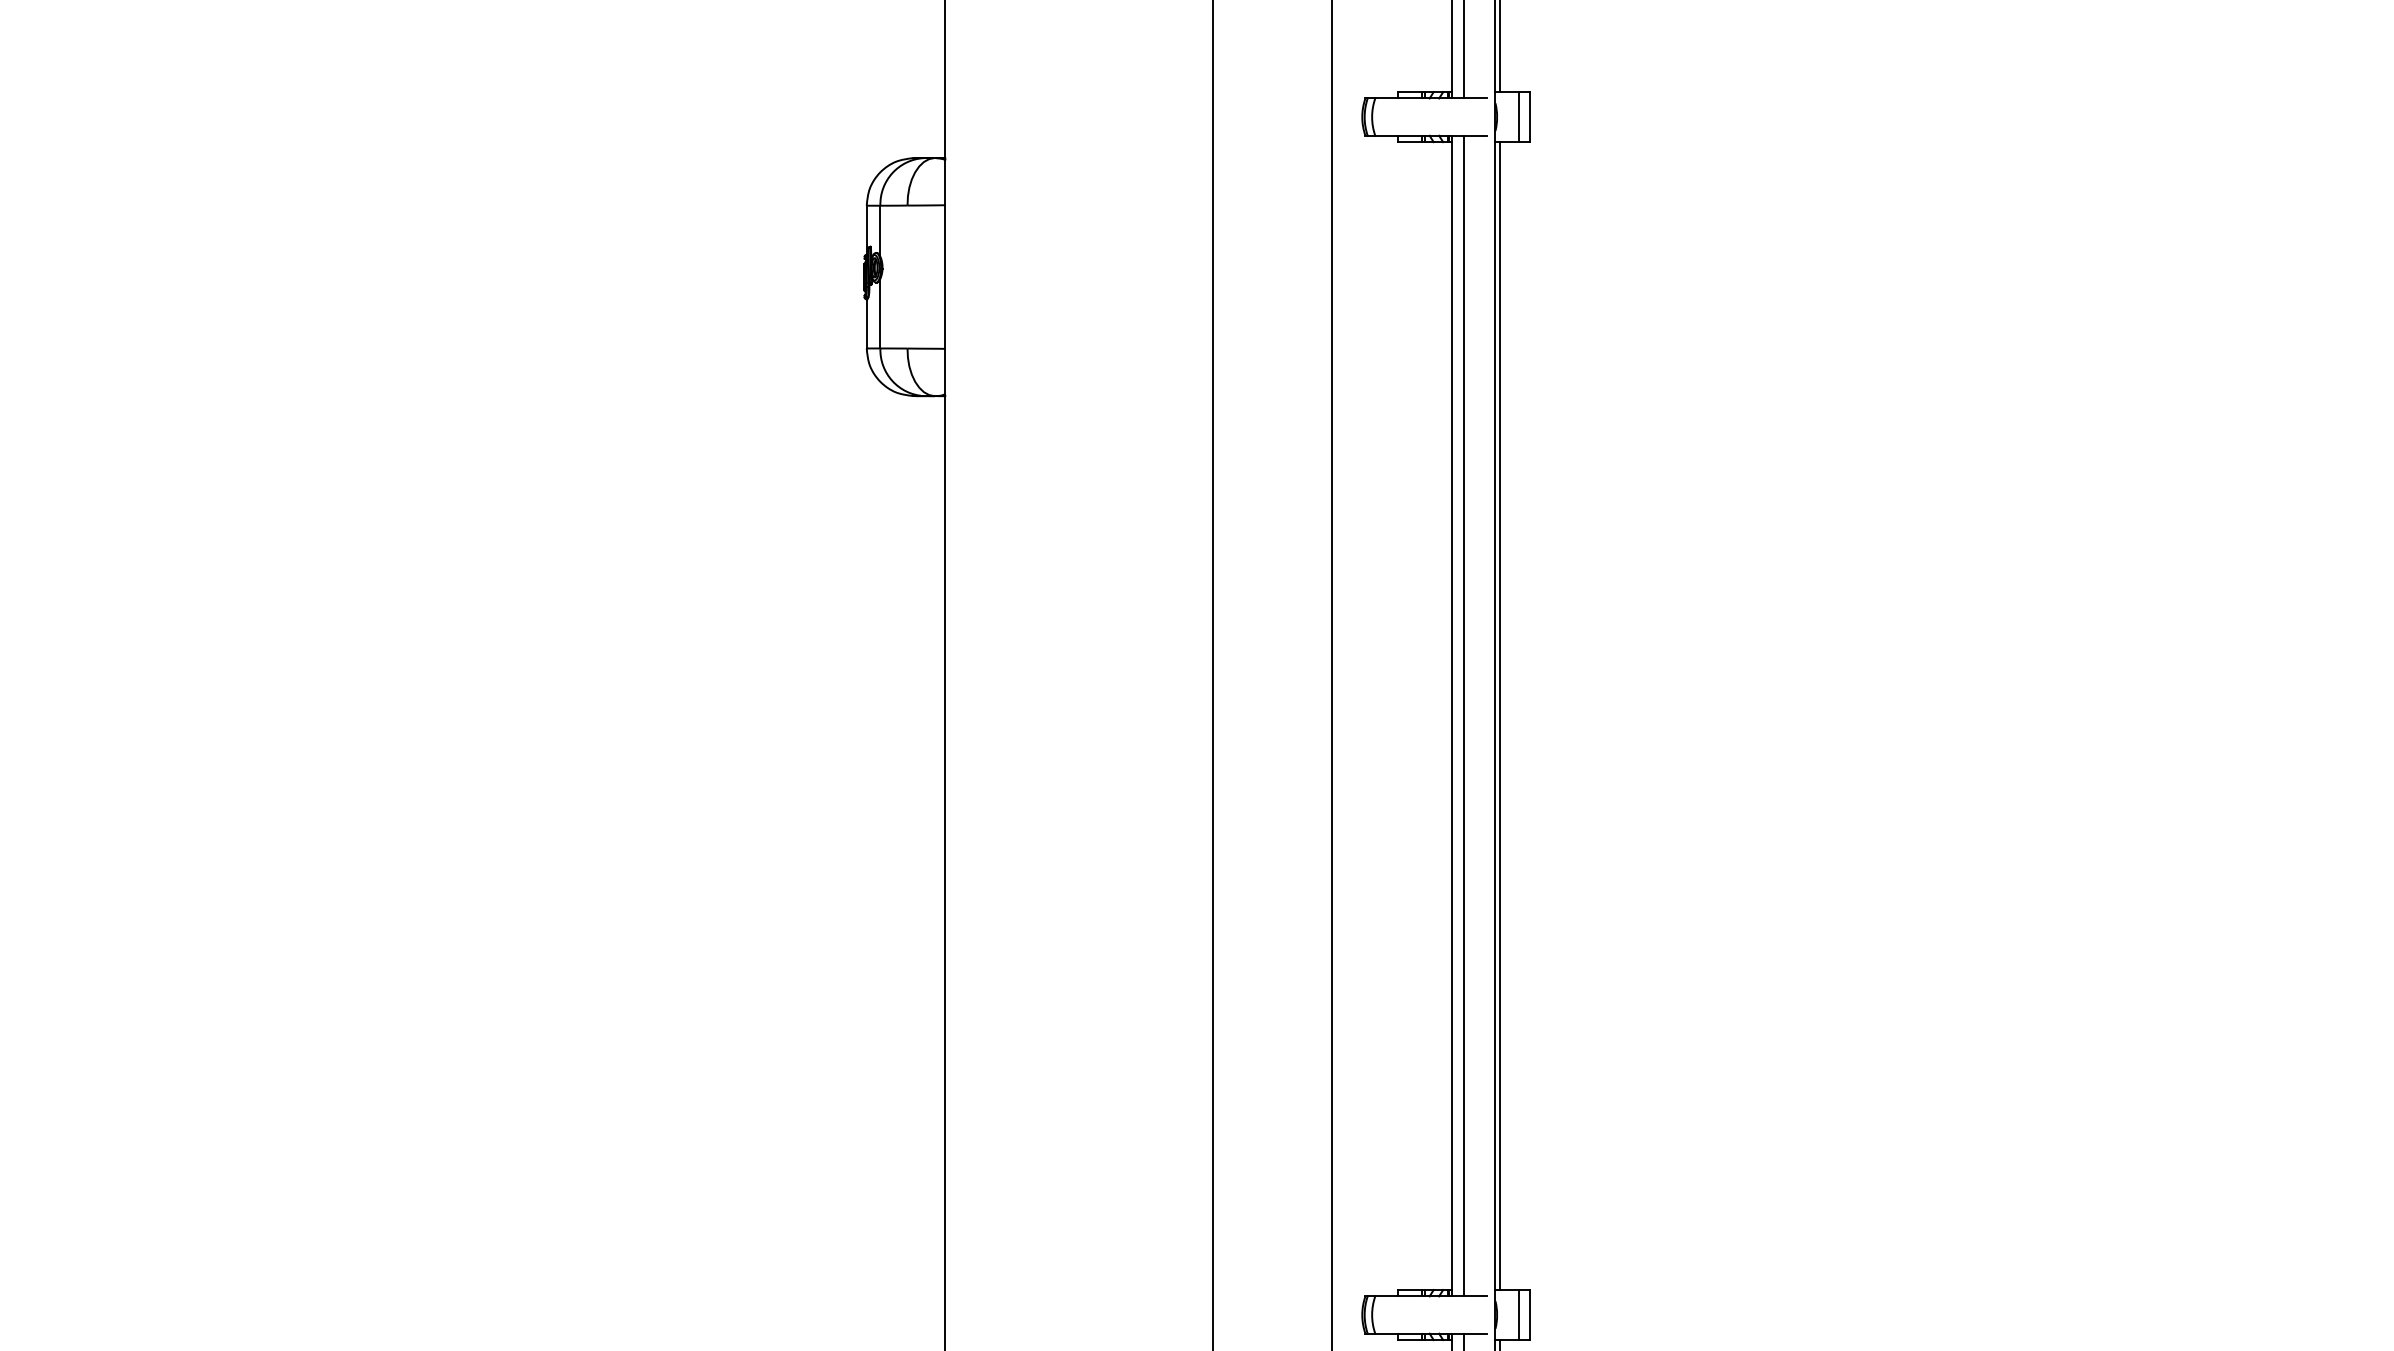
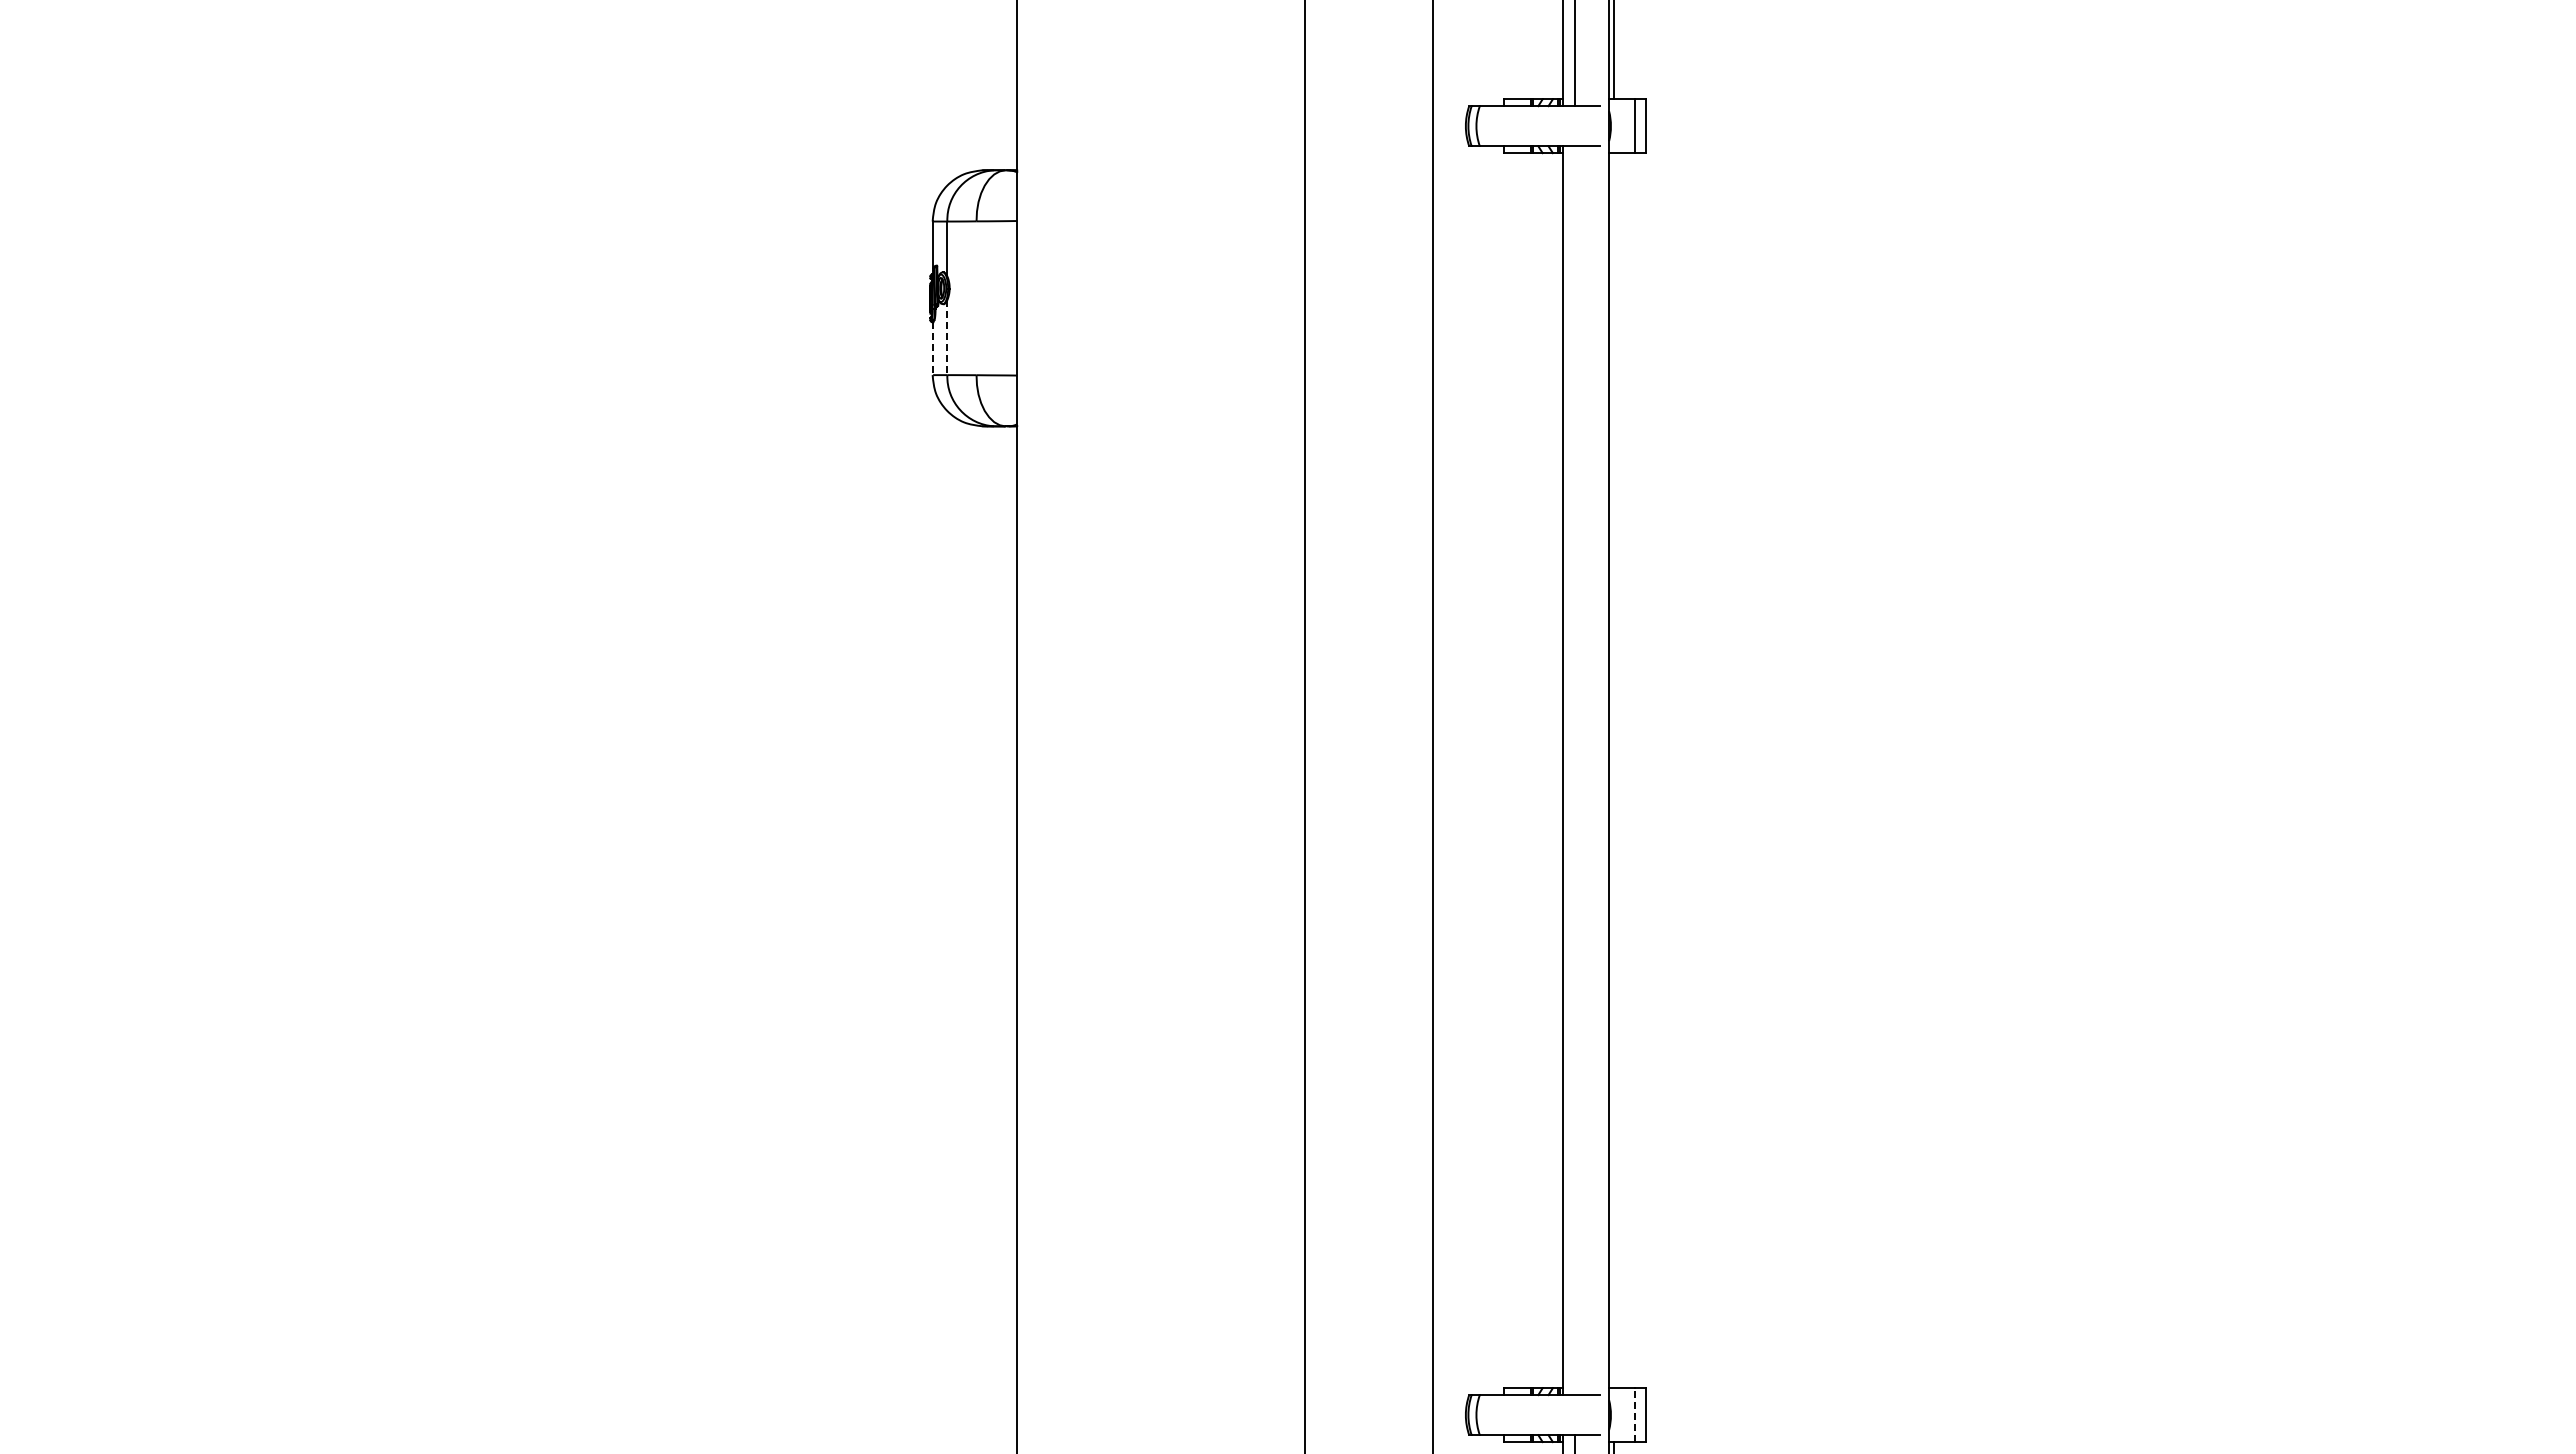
line: (880, 314) -> (947, 338), solid -> dashed
line: (866, 324) -> (932, 349), solid -> dashed
line: (1463, 715) -> (1574, 770), removed
line: (1499, 715) -> (1613, 770), removed
line: (1519, 1315) -> (1634, 1415), solid -> dashed

